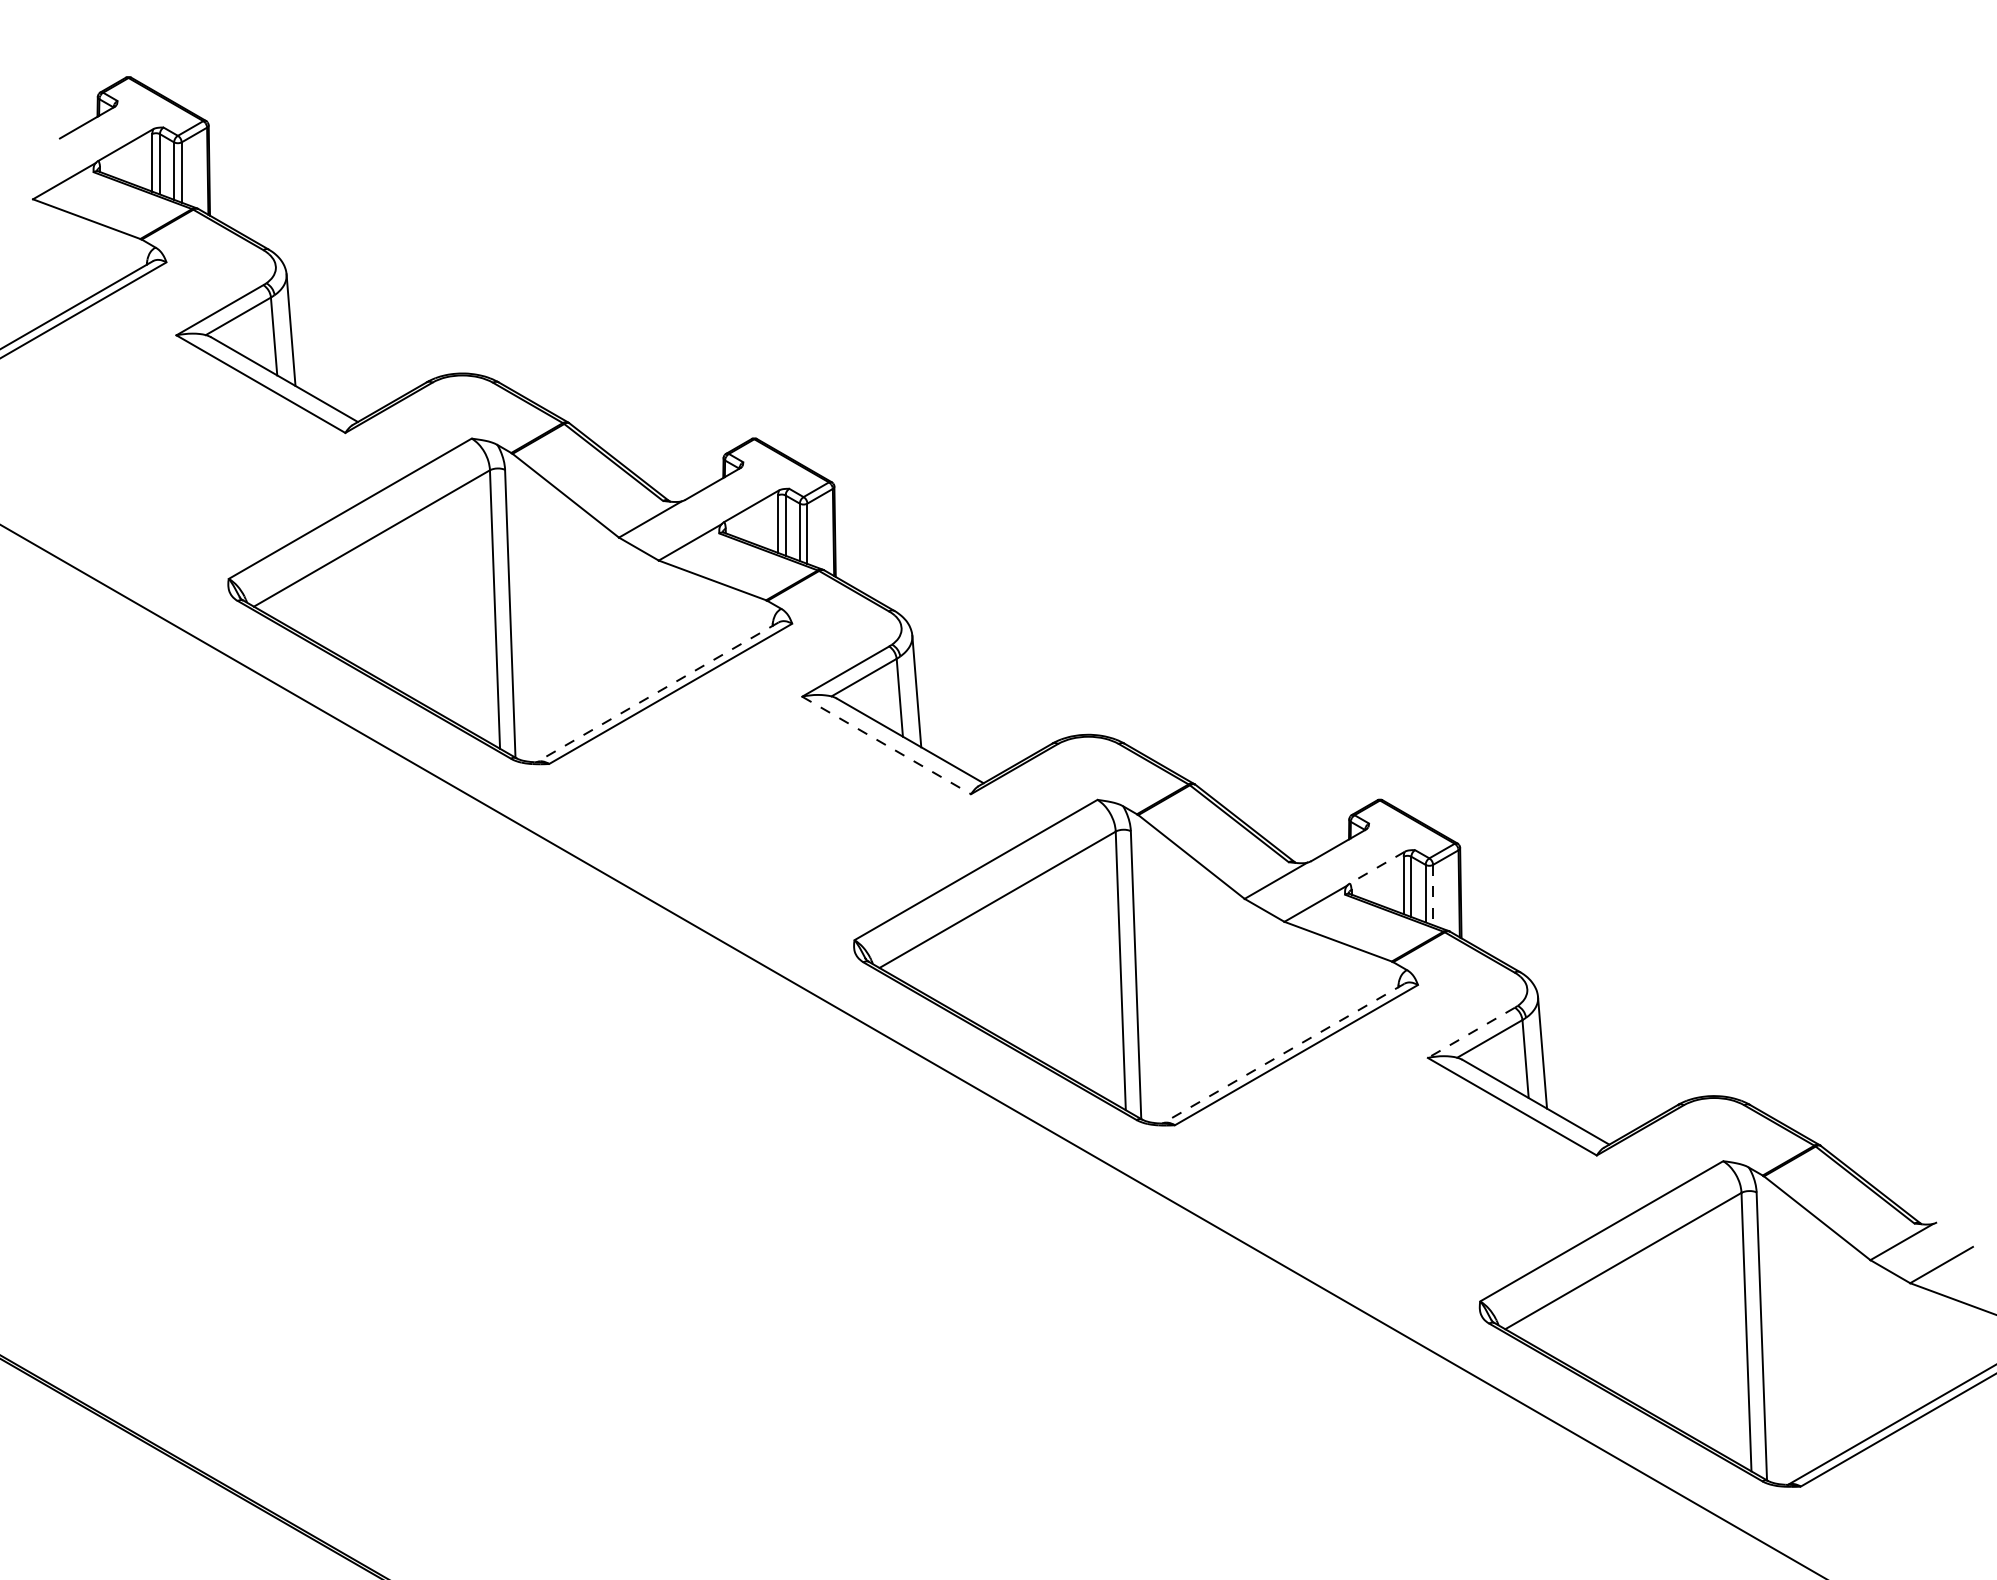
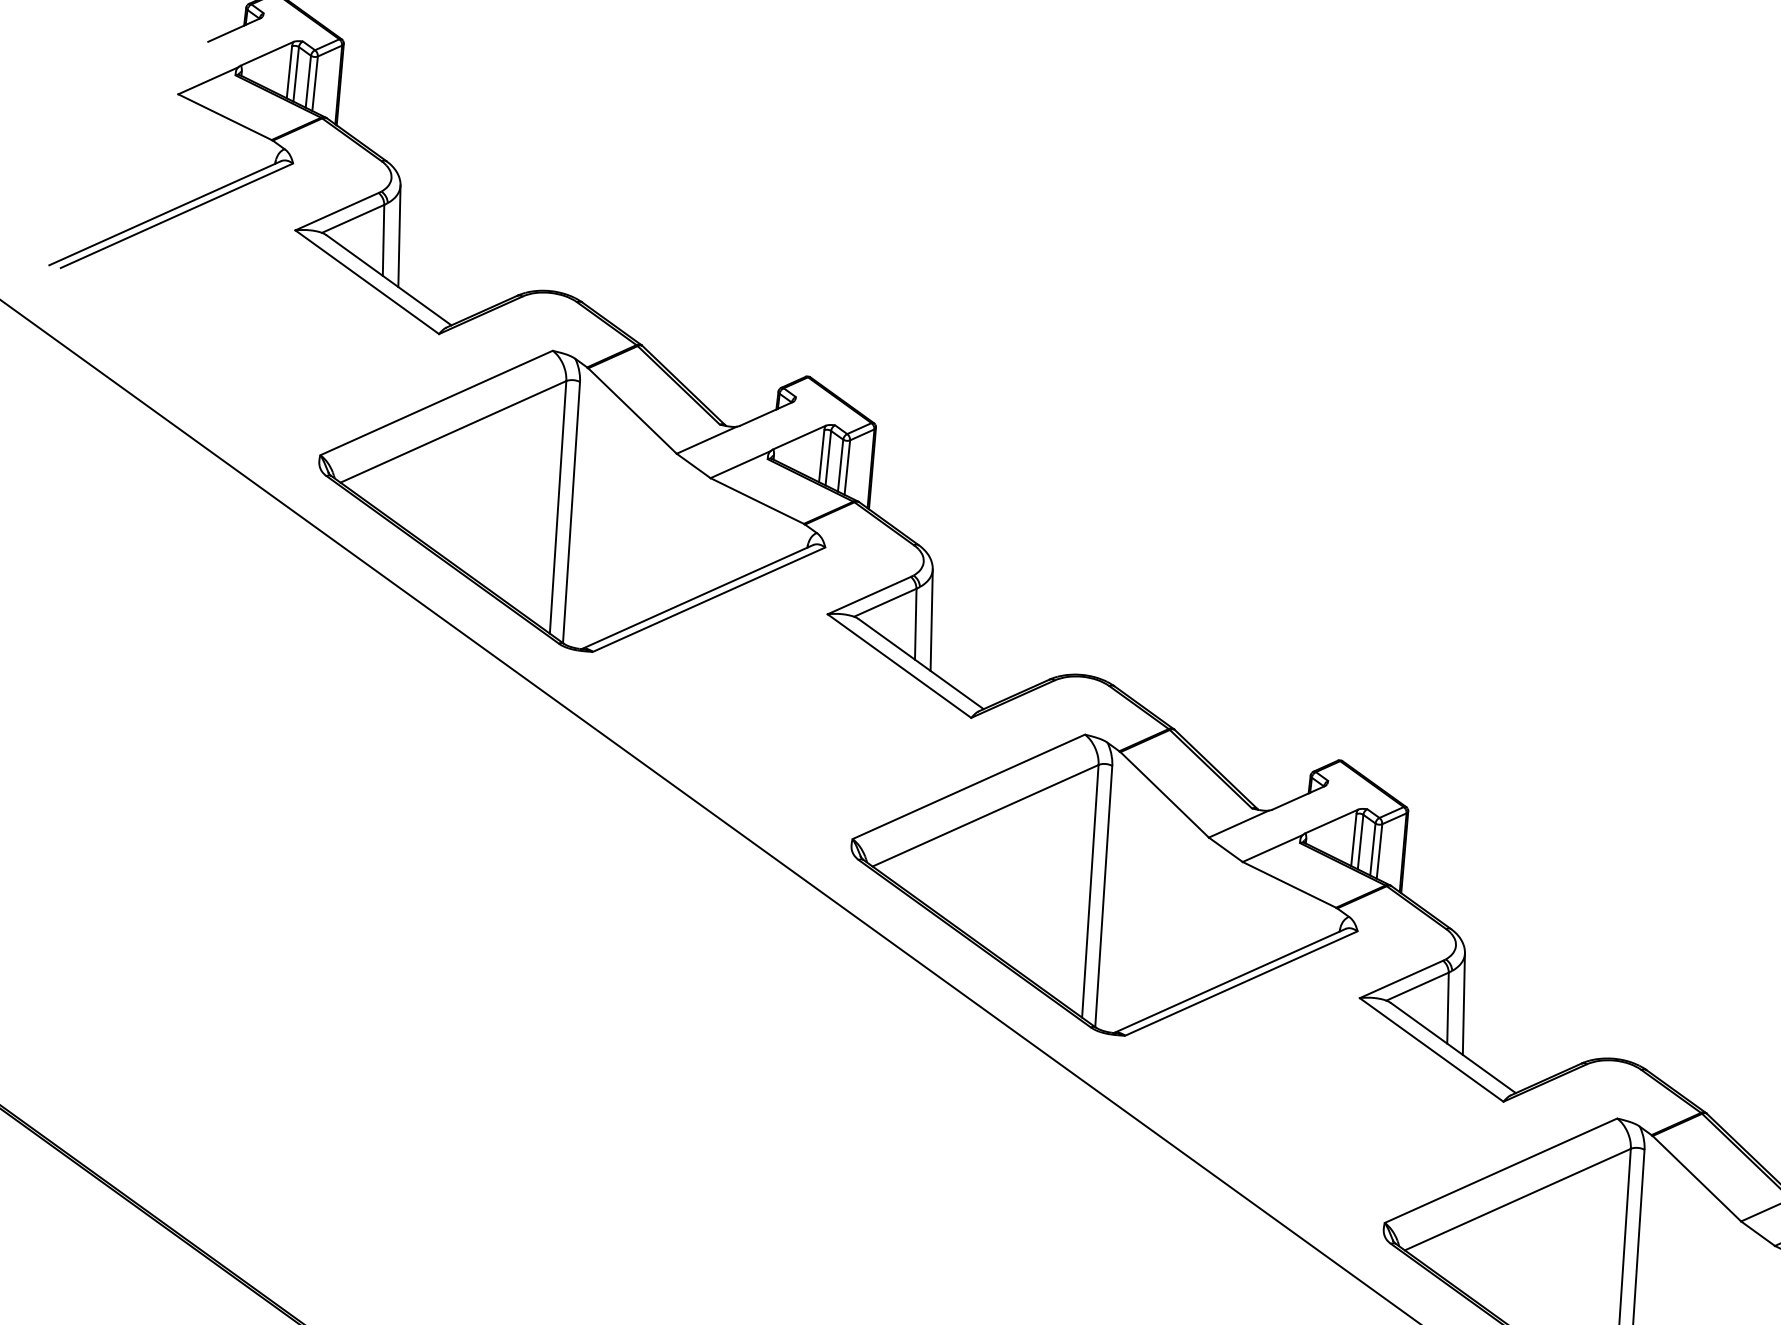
line: (657, 692) -> (697, 597), dashed -> solid
line: (887, 745) -> (900, 666), dashed -> solid
line: (1377, 867) -> (1331, 821), dashed -> solid
line: (1433, 895) -> (1379, 851), dashed -> solid
line: (1470, 1033) -> (1400, 979), dashed -> solid
line: (1283, 1053) -> (1229, 980), dashed -> solid

